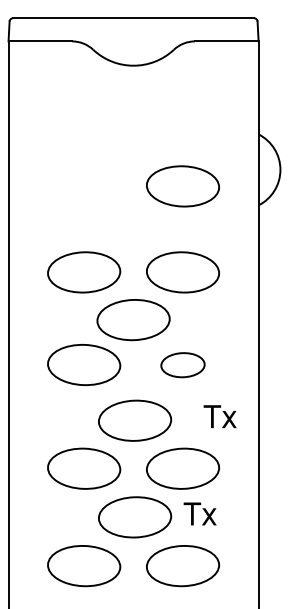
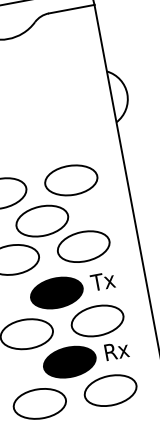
part: (182, 186) -> (59, 118), removed
part: (182, 365) -> (83, 247), size x1.67
text: (219, 416) -> (102, 281), moved
fill: (134, 420) -> (56, 292), added
text: (200, 513) -> (116, 350), Tx -> Rx
fill: (134, 517) -> (69, 362), added

